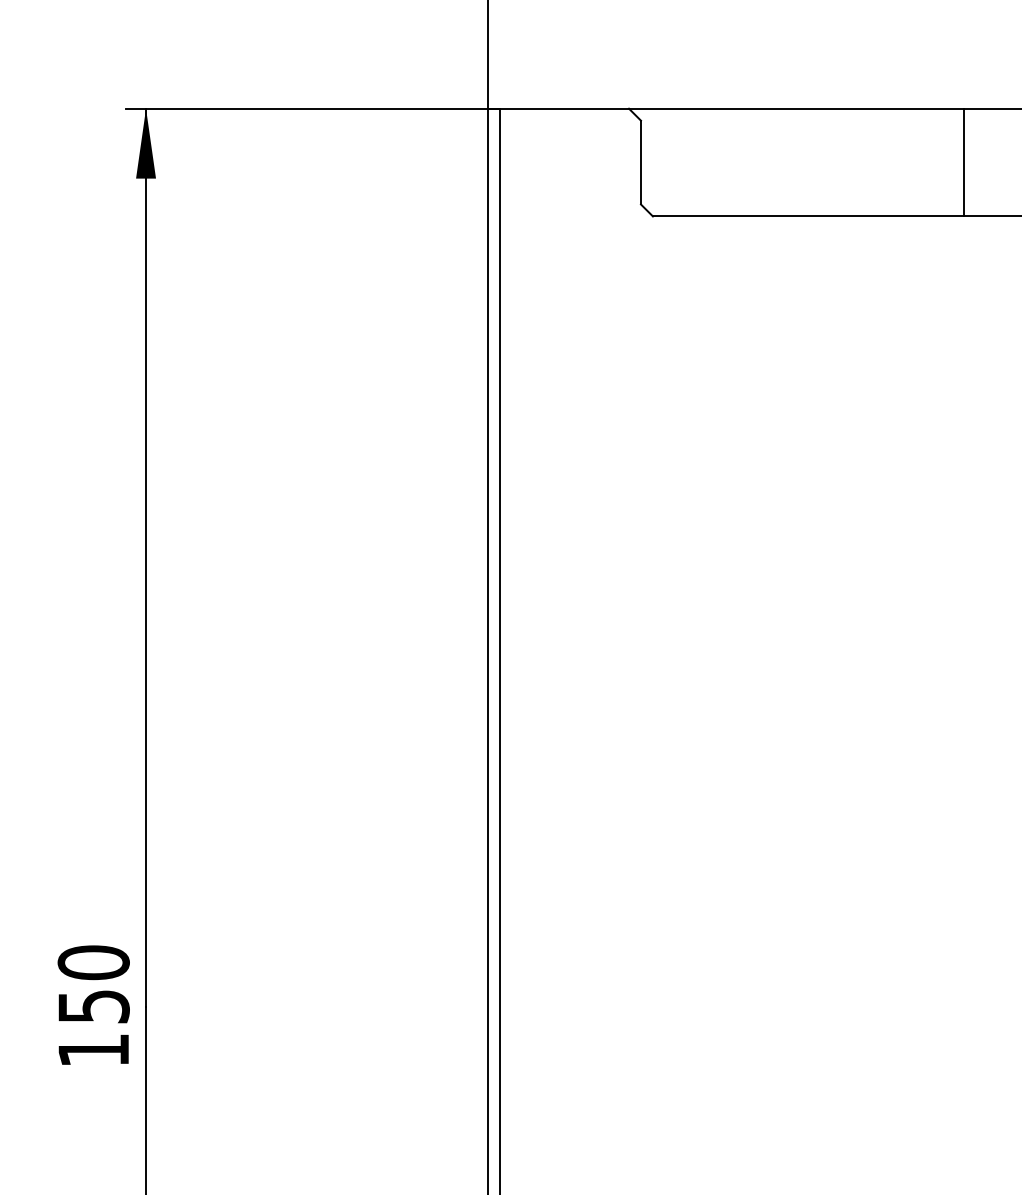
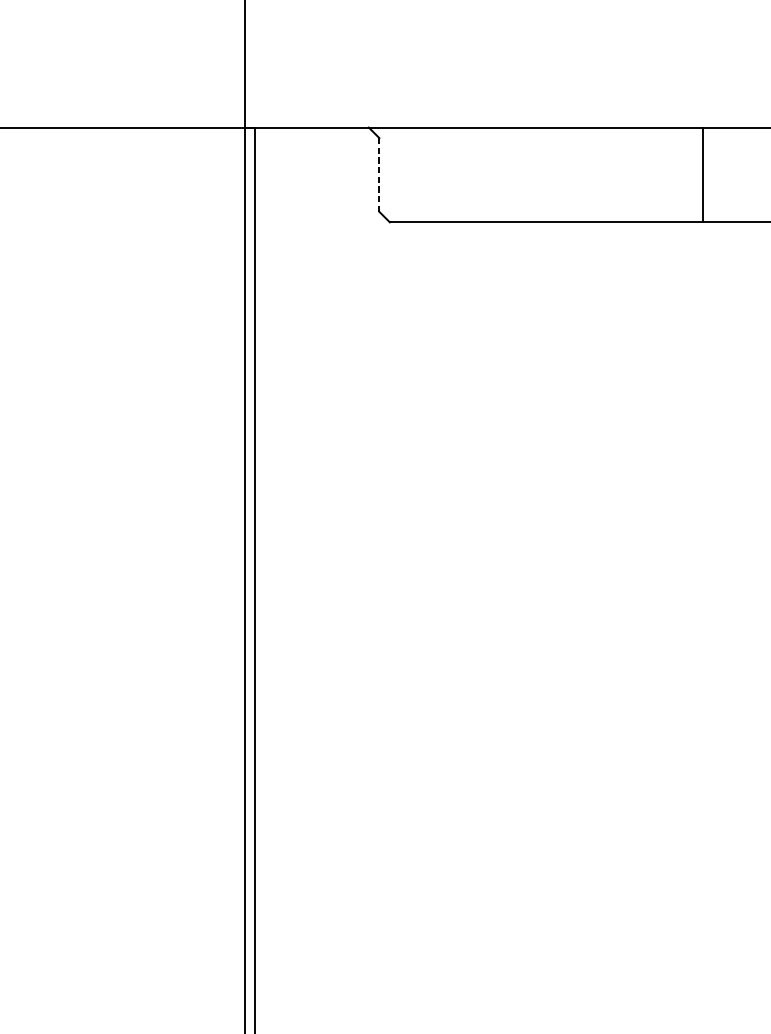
line: (640, 162) -> (378, 174), solid -> dashed
line: (964, 162) -> (703, 174), moved

